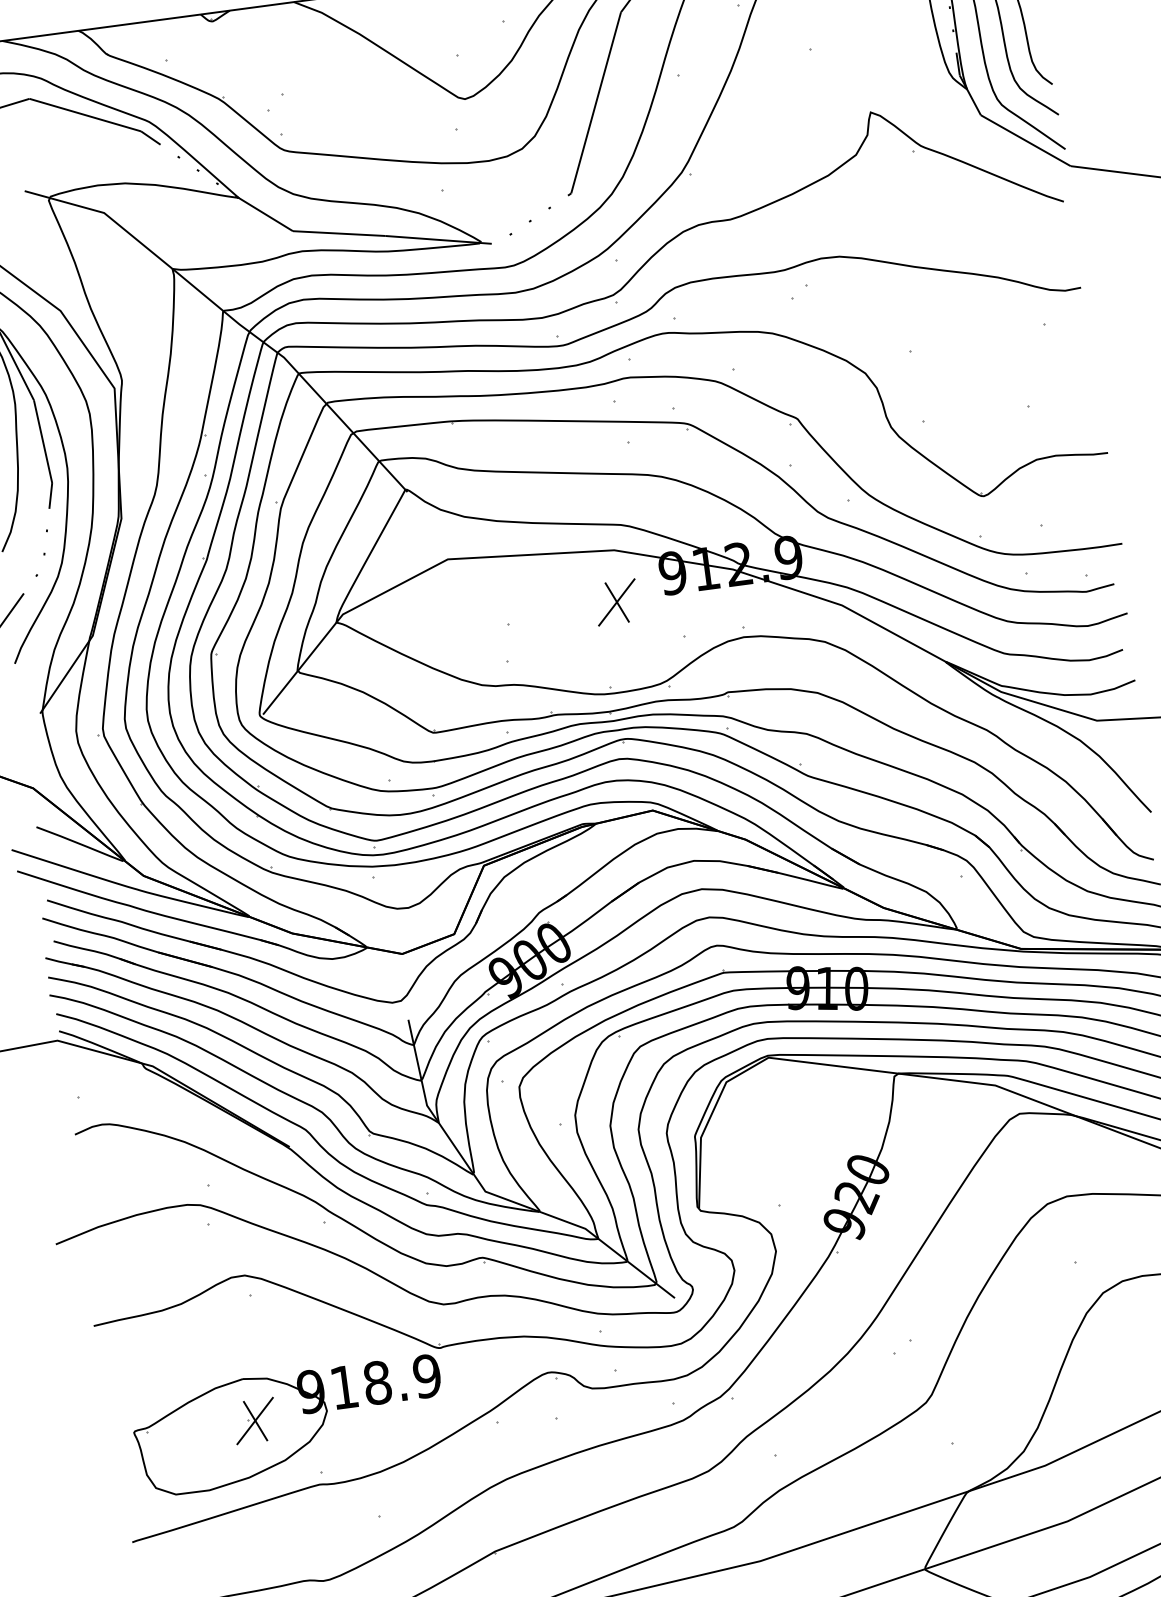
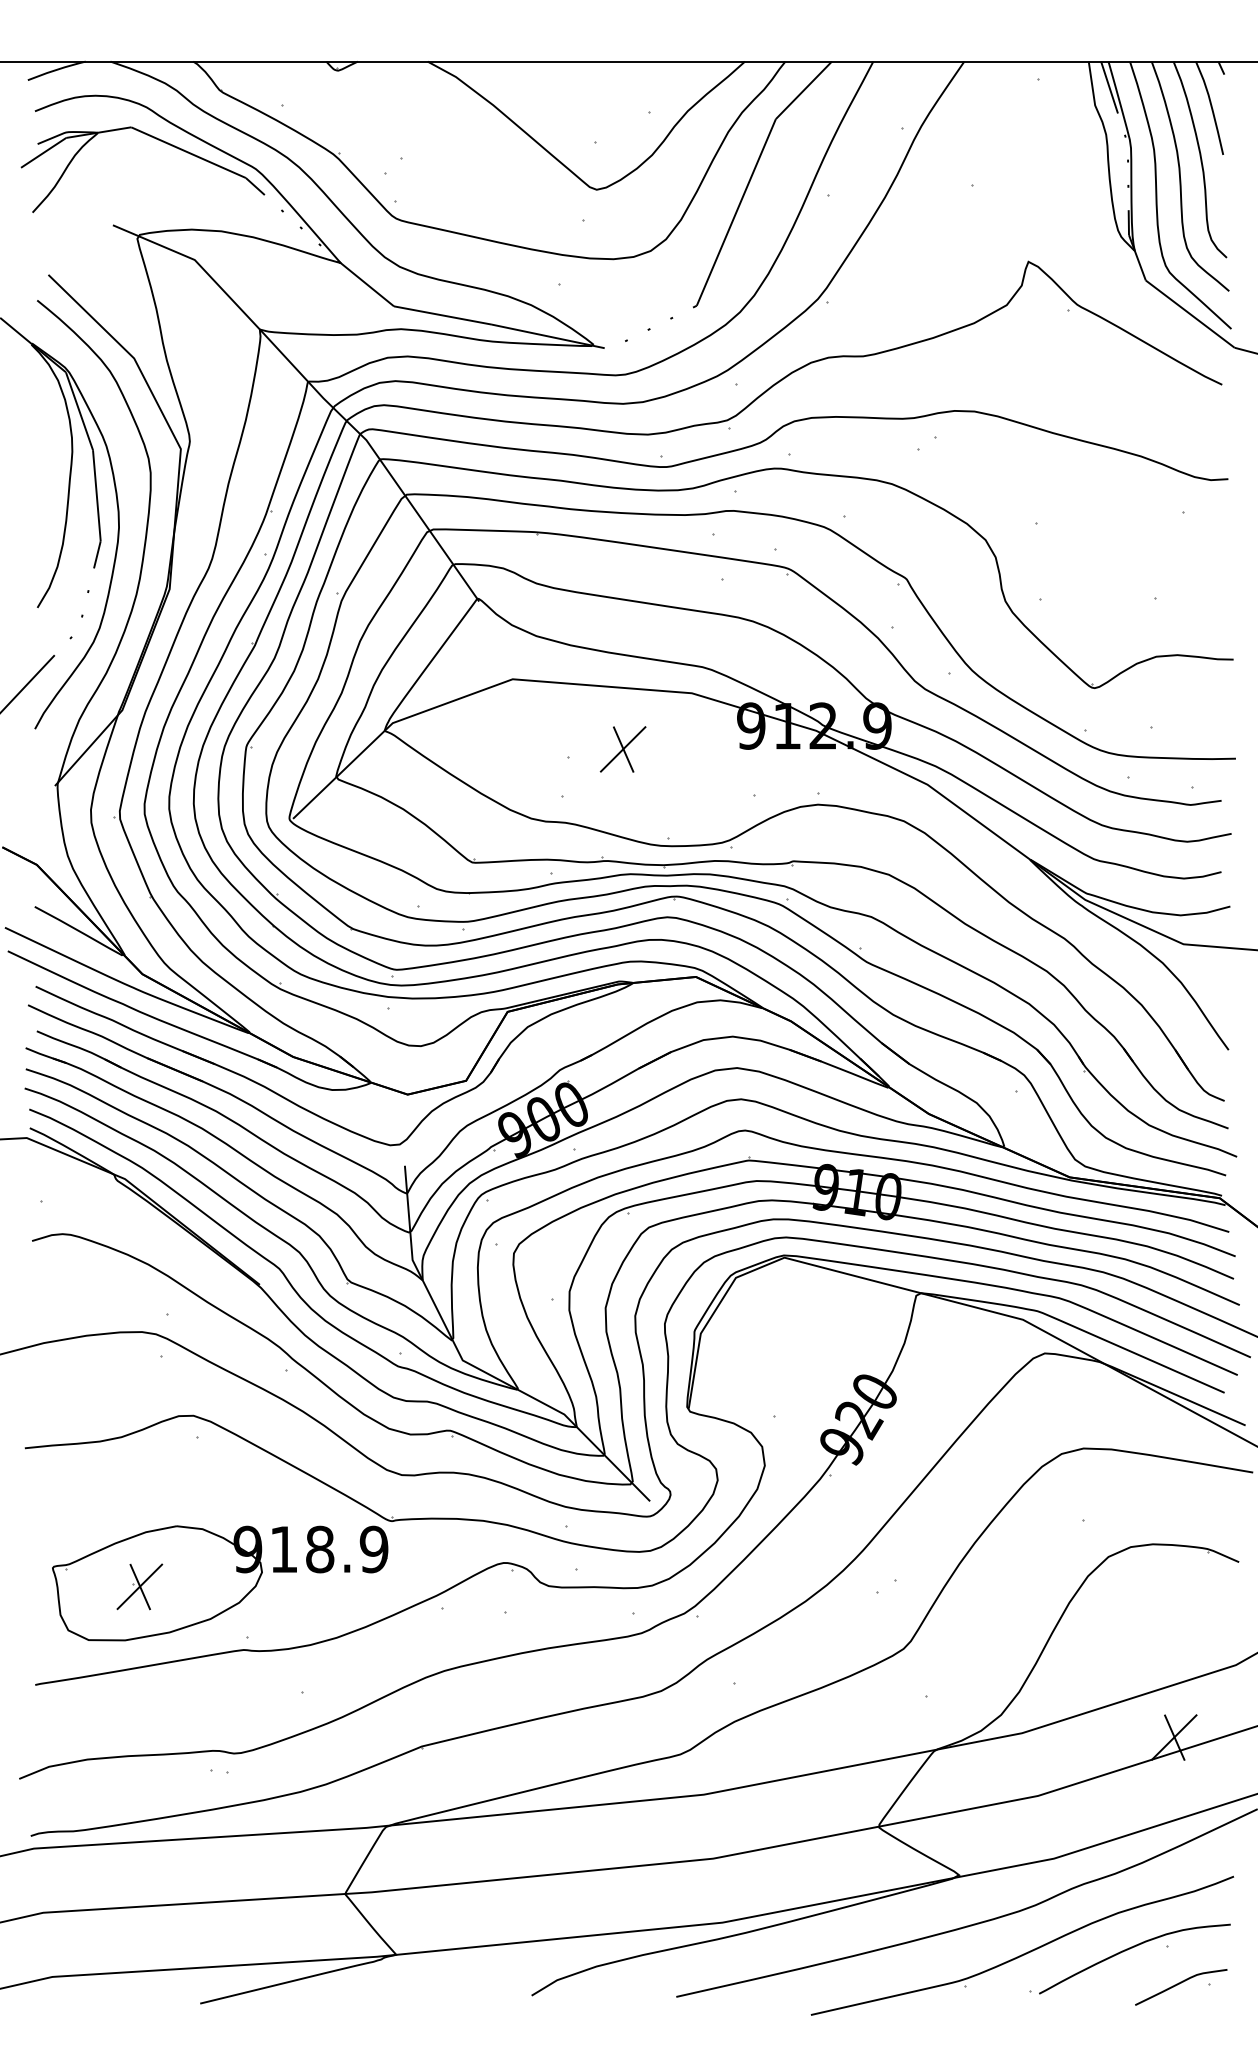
part: (616, 602) -> (622, 749), moved
part: (254, 1420) -> (139, 1586), moved

